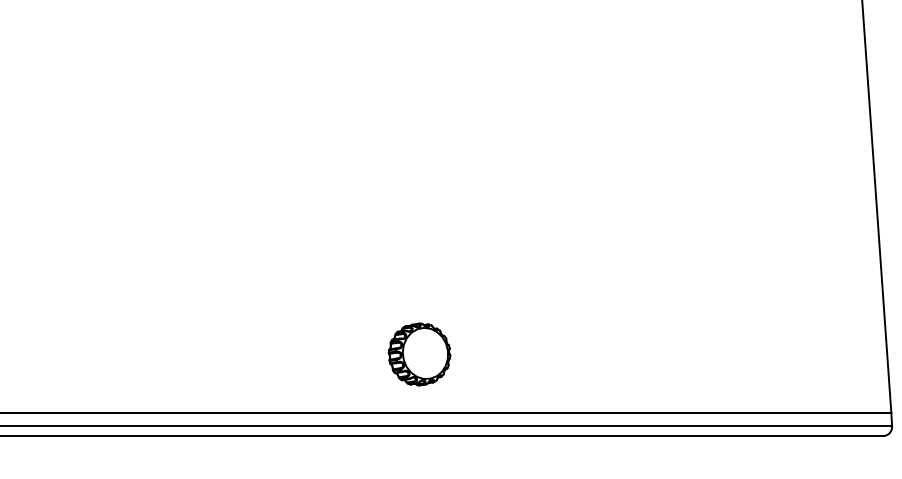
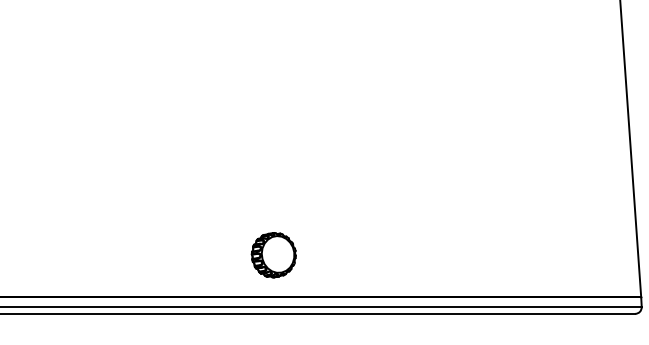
part: (419, 354) -> (273, 255), moved

